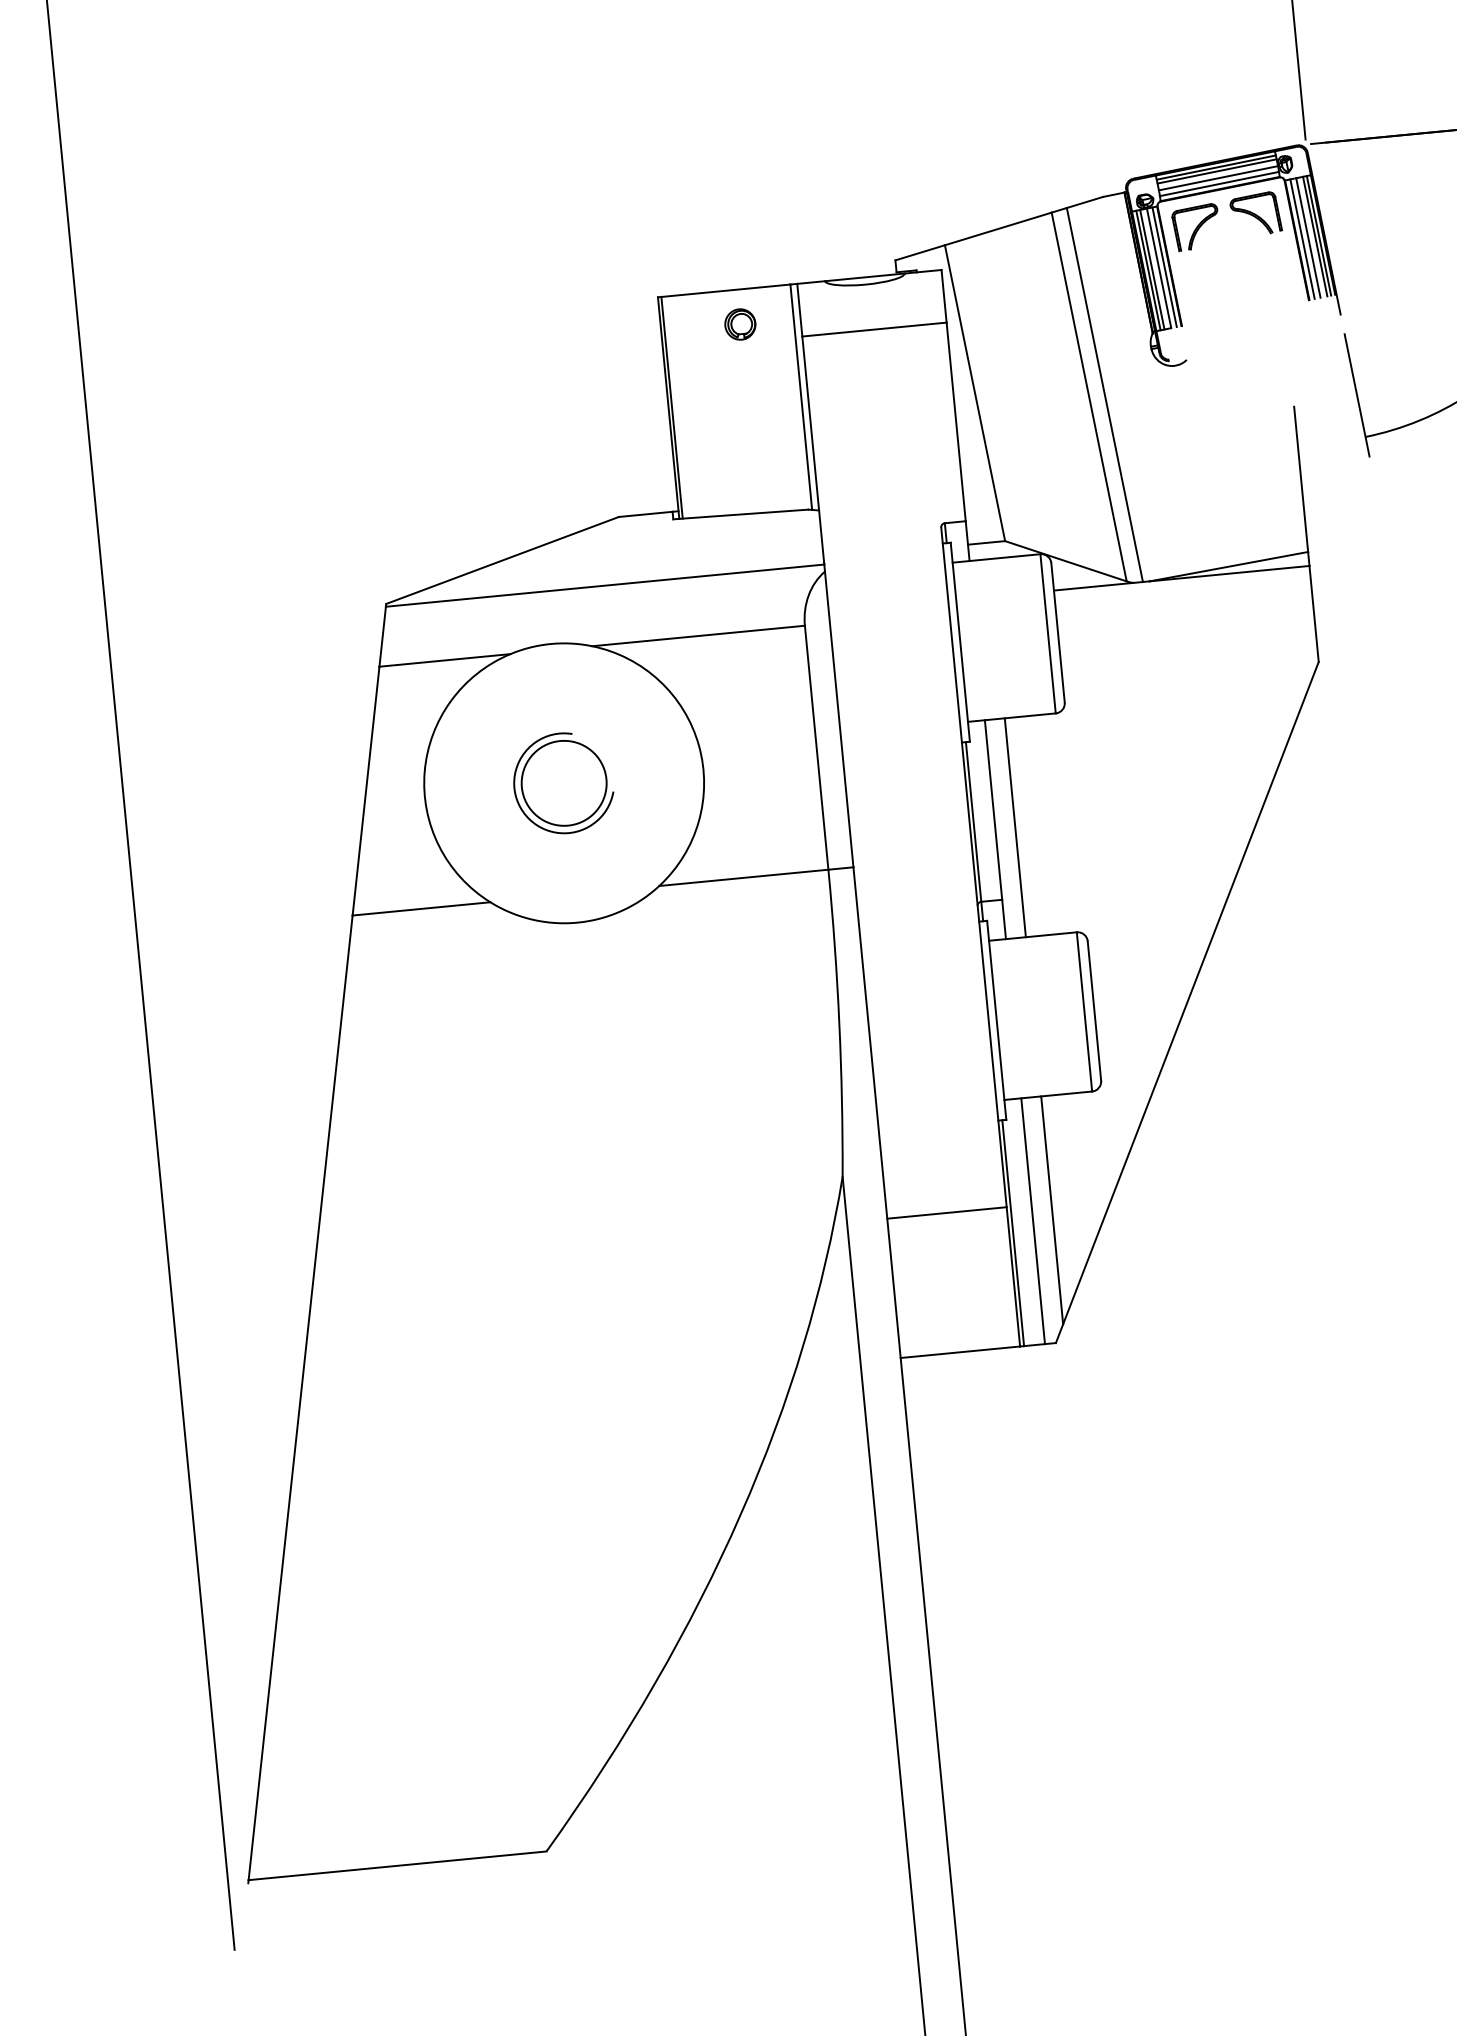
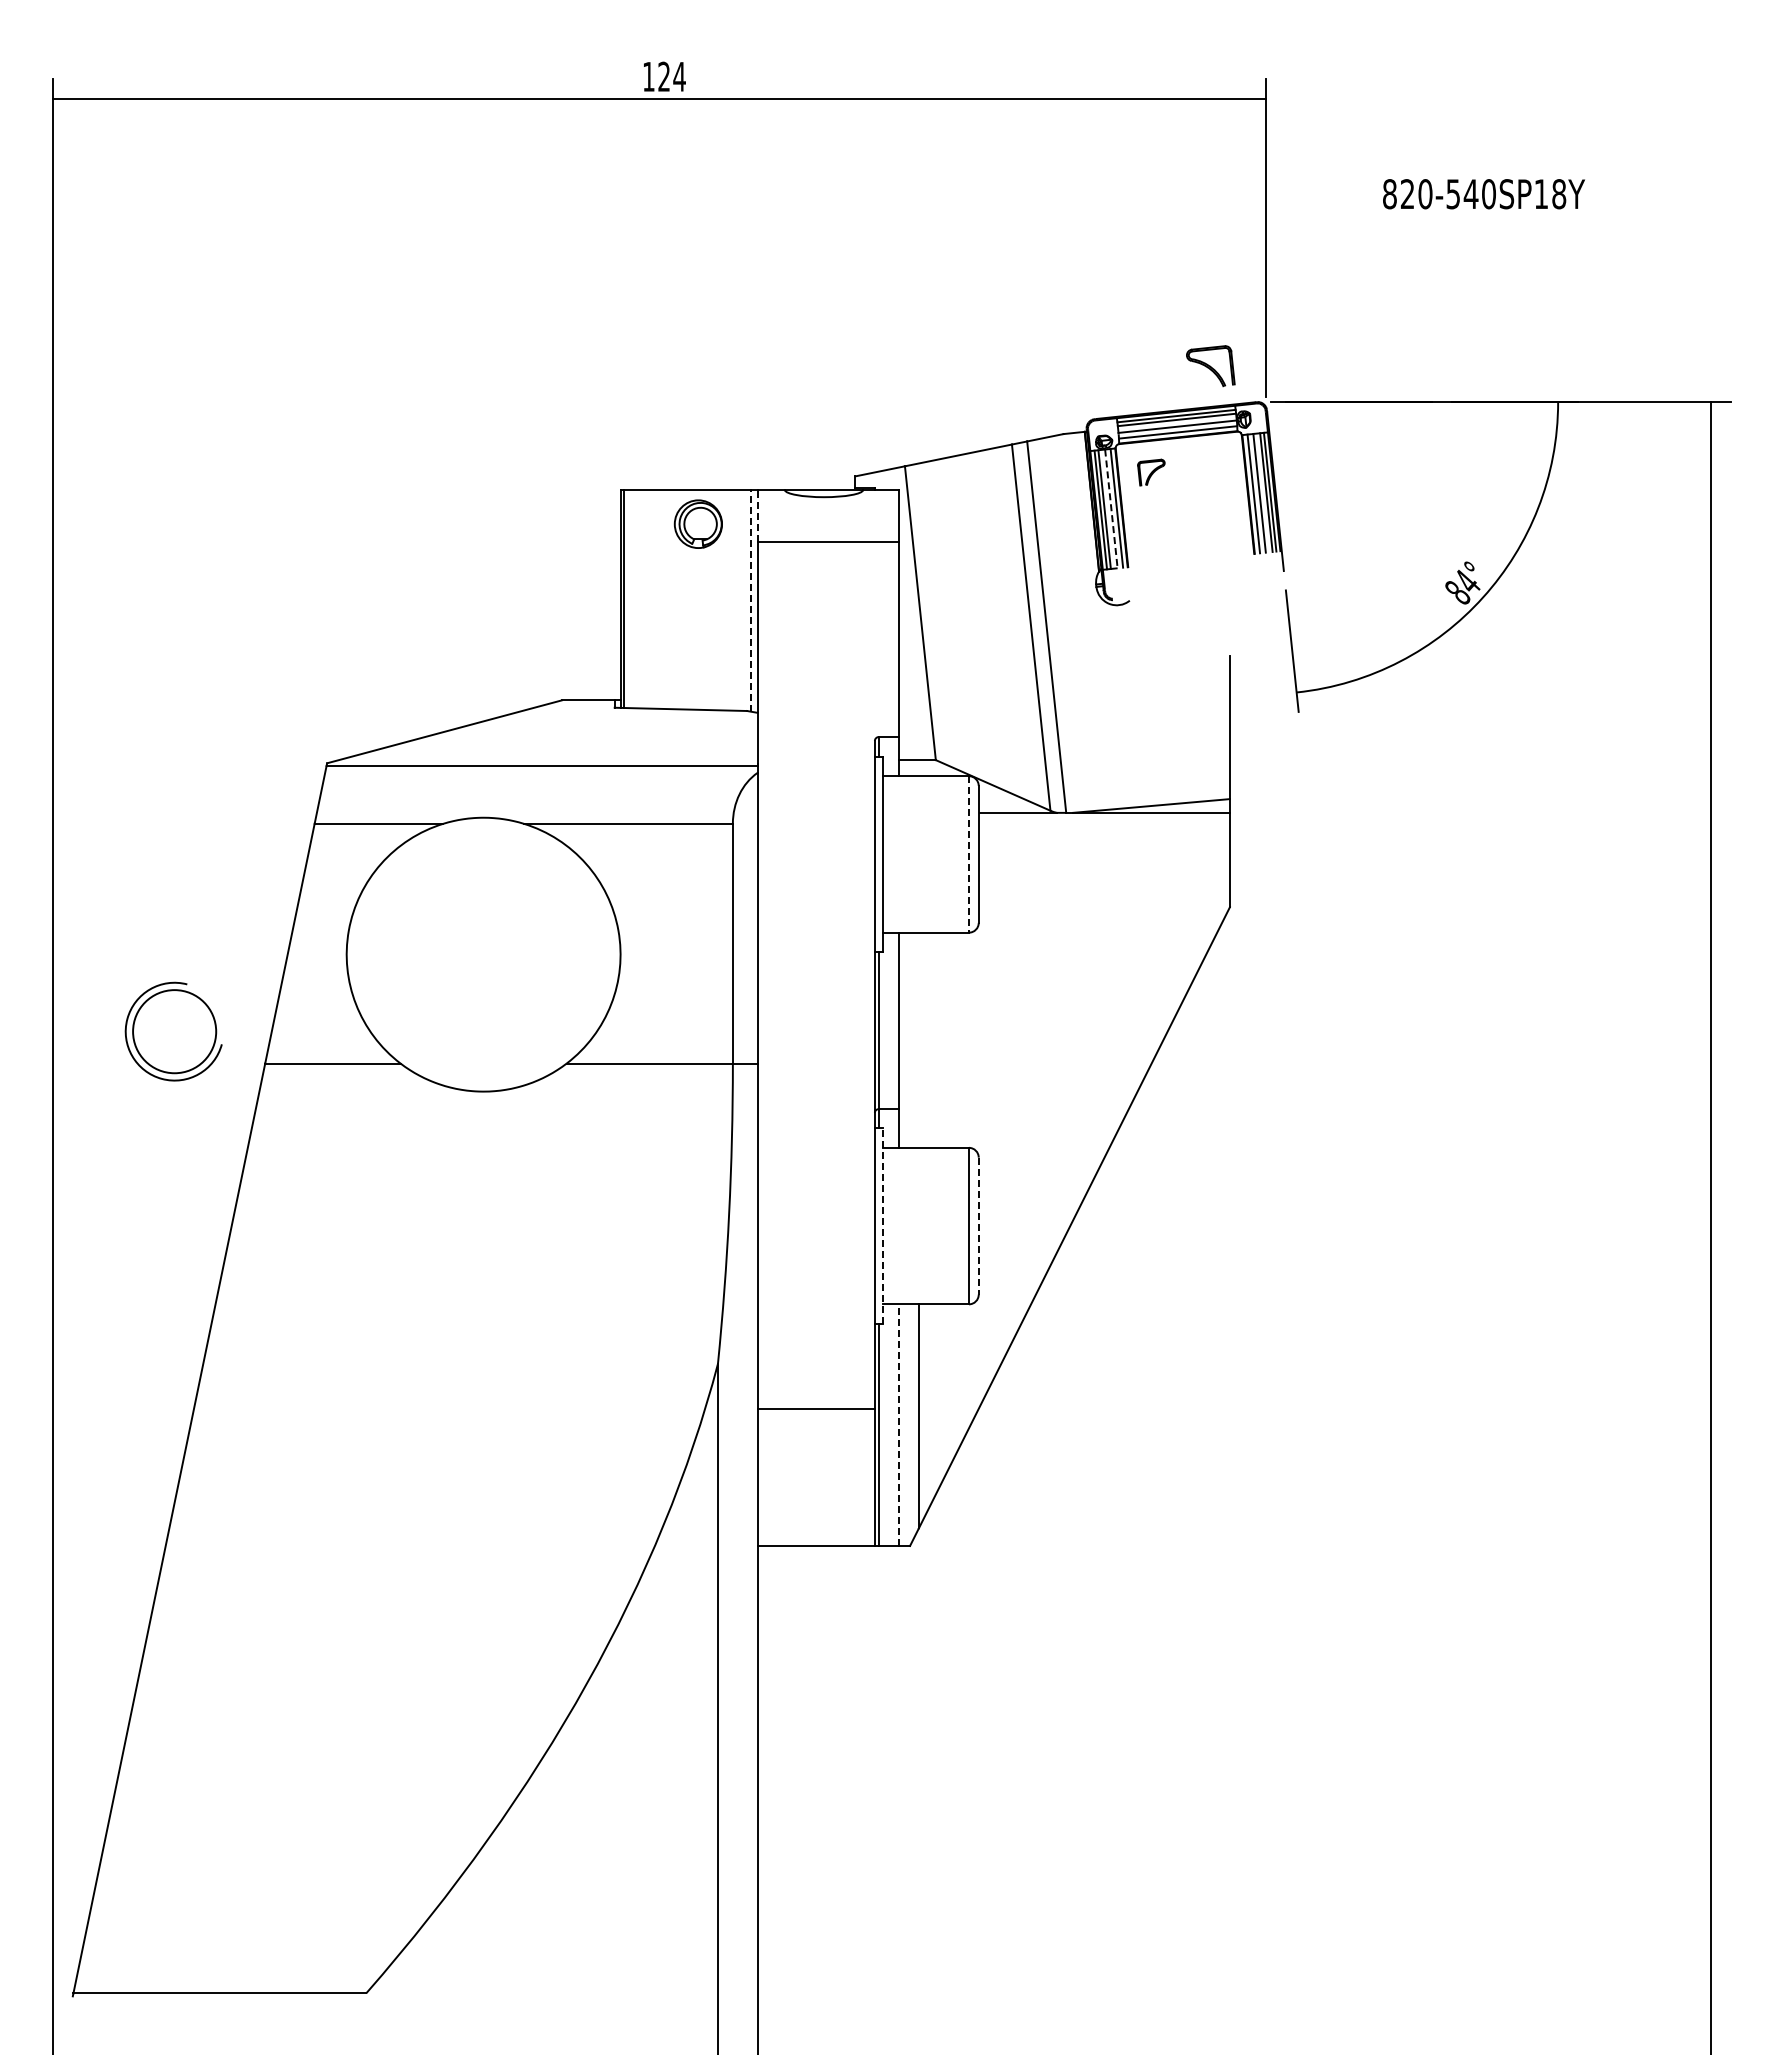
part: (1255, 214) -> (1210, 366), moved
part: (1196, 227) -> (1151, 472), size x0.6
line: (1159, 267) -> (1111, 508), solid -> dashed
line: (799, 309) -> (757, 515), solid -> dashed
part: (739, 324) -> (697, 524), size x1.6
line: (800, 396) -> (750, 600), solid -> dashed
line: (1047, 633) -> (968, 854), solid -> dashed
part: (562, 783) -> (173, 1031), moved
line: (1014, 827) -> (918, 1039), removed
line: (1094, 1011) -> (978, 1226), solid -> dashed
line: (996, 1020) -> (882, 1226), solid -> dashed
line: (1033, 1221) -> (899, 1425), solid -> dashed

